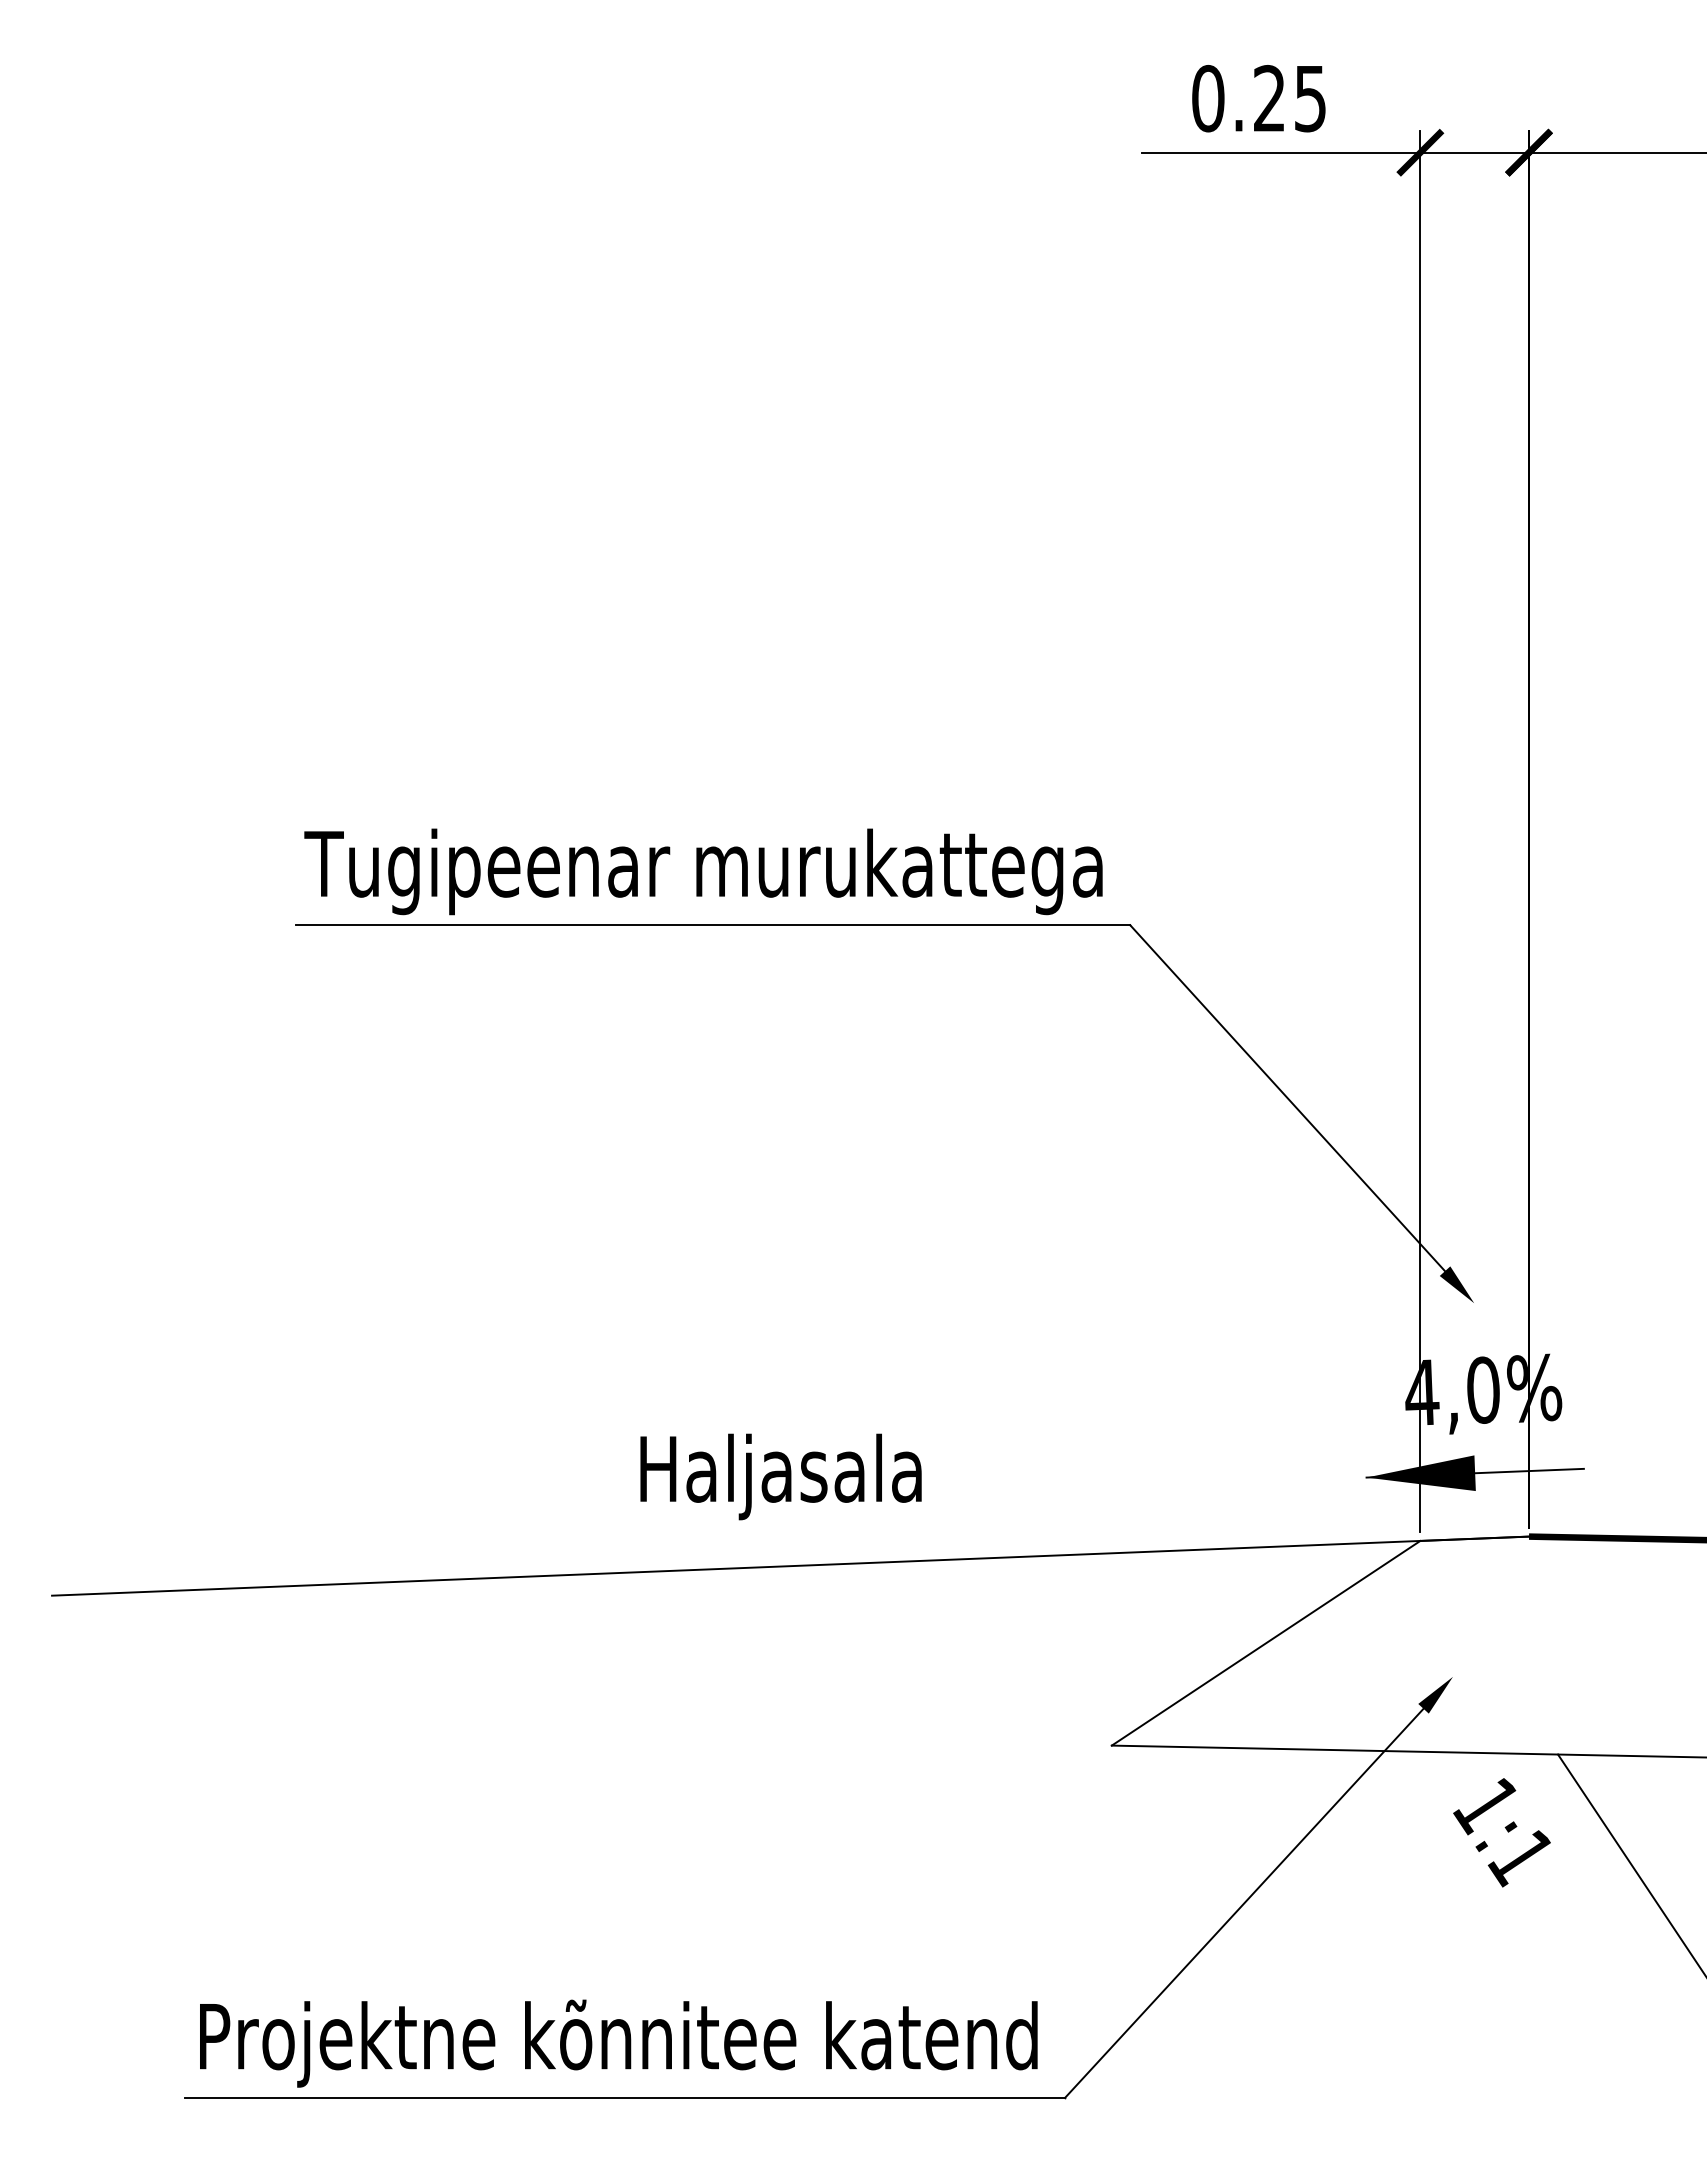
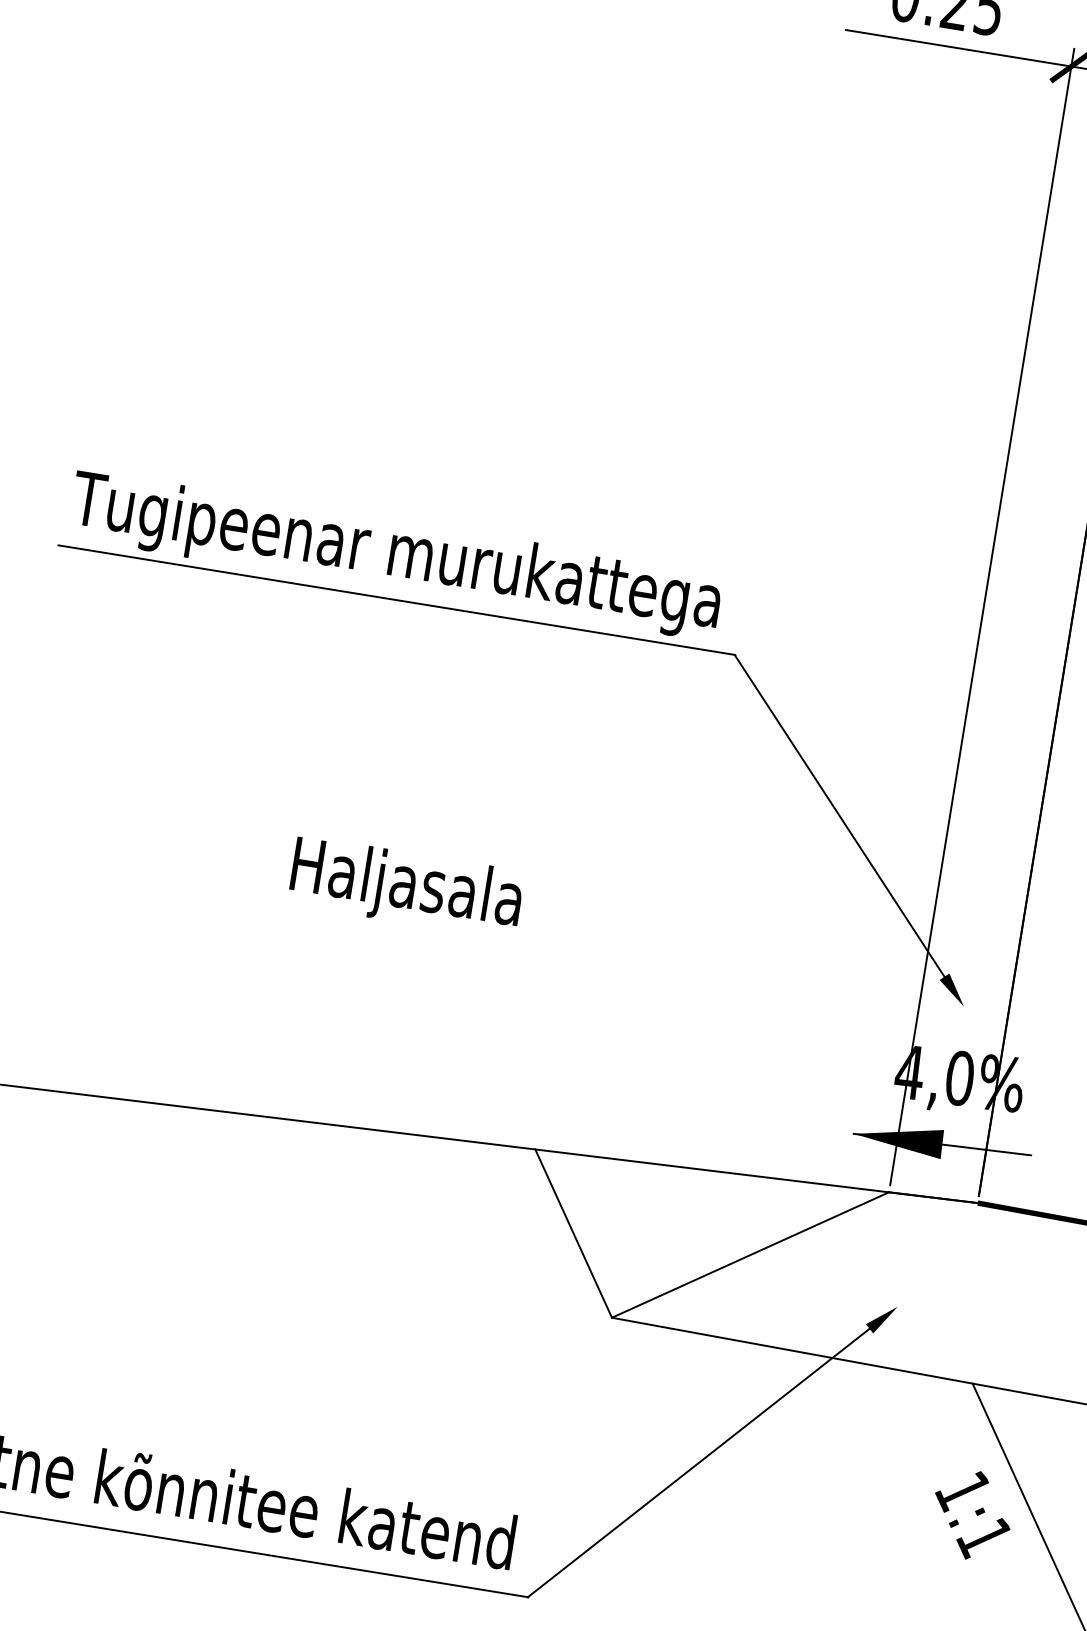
text: (780, 1476) -> (405, 887), moved
line: (1048, 1651) -> (572, 1233), added
text: (1501, 1832) -> (971, 1514), moved

